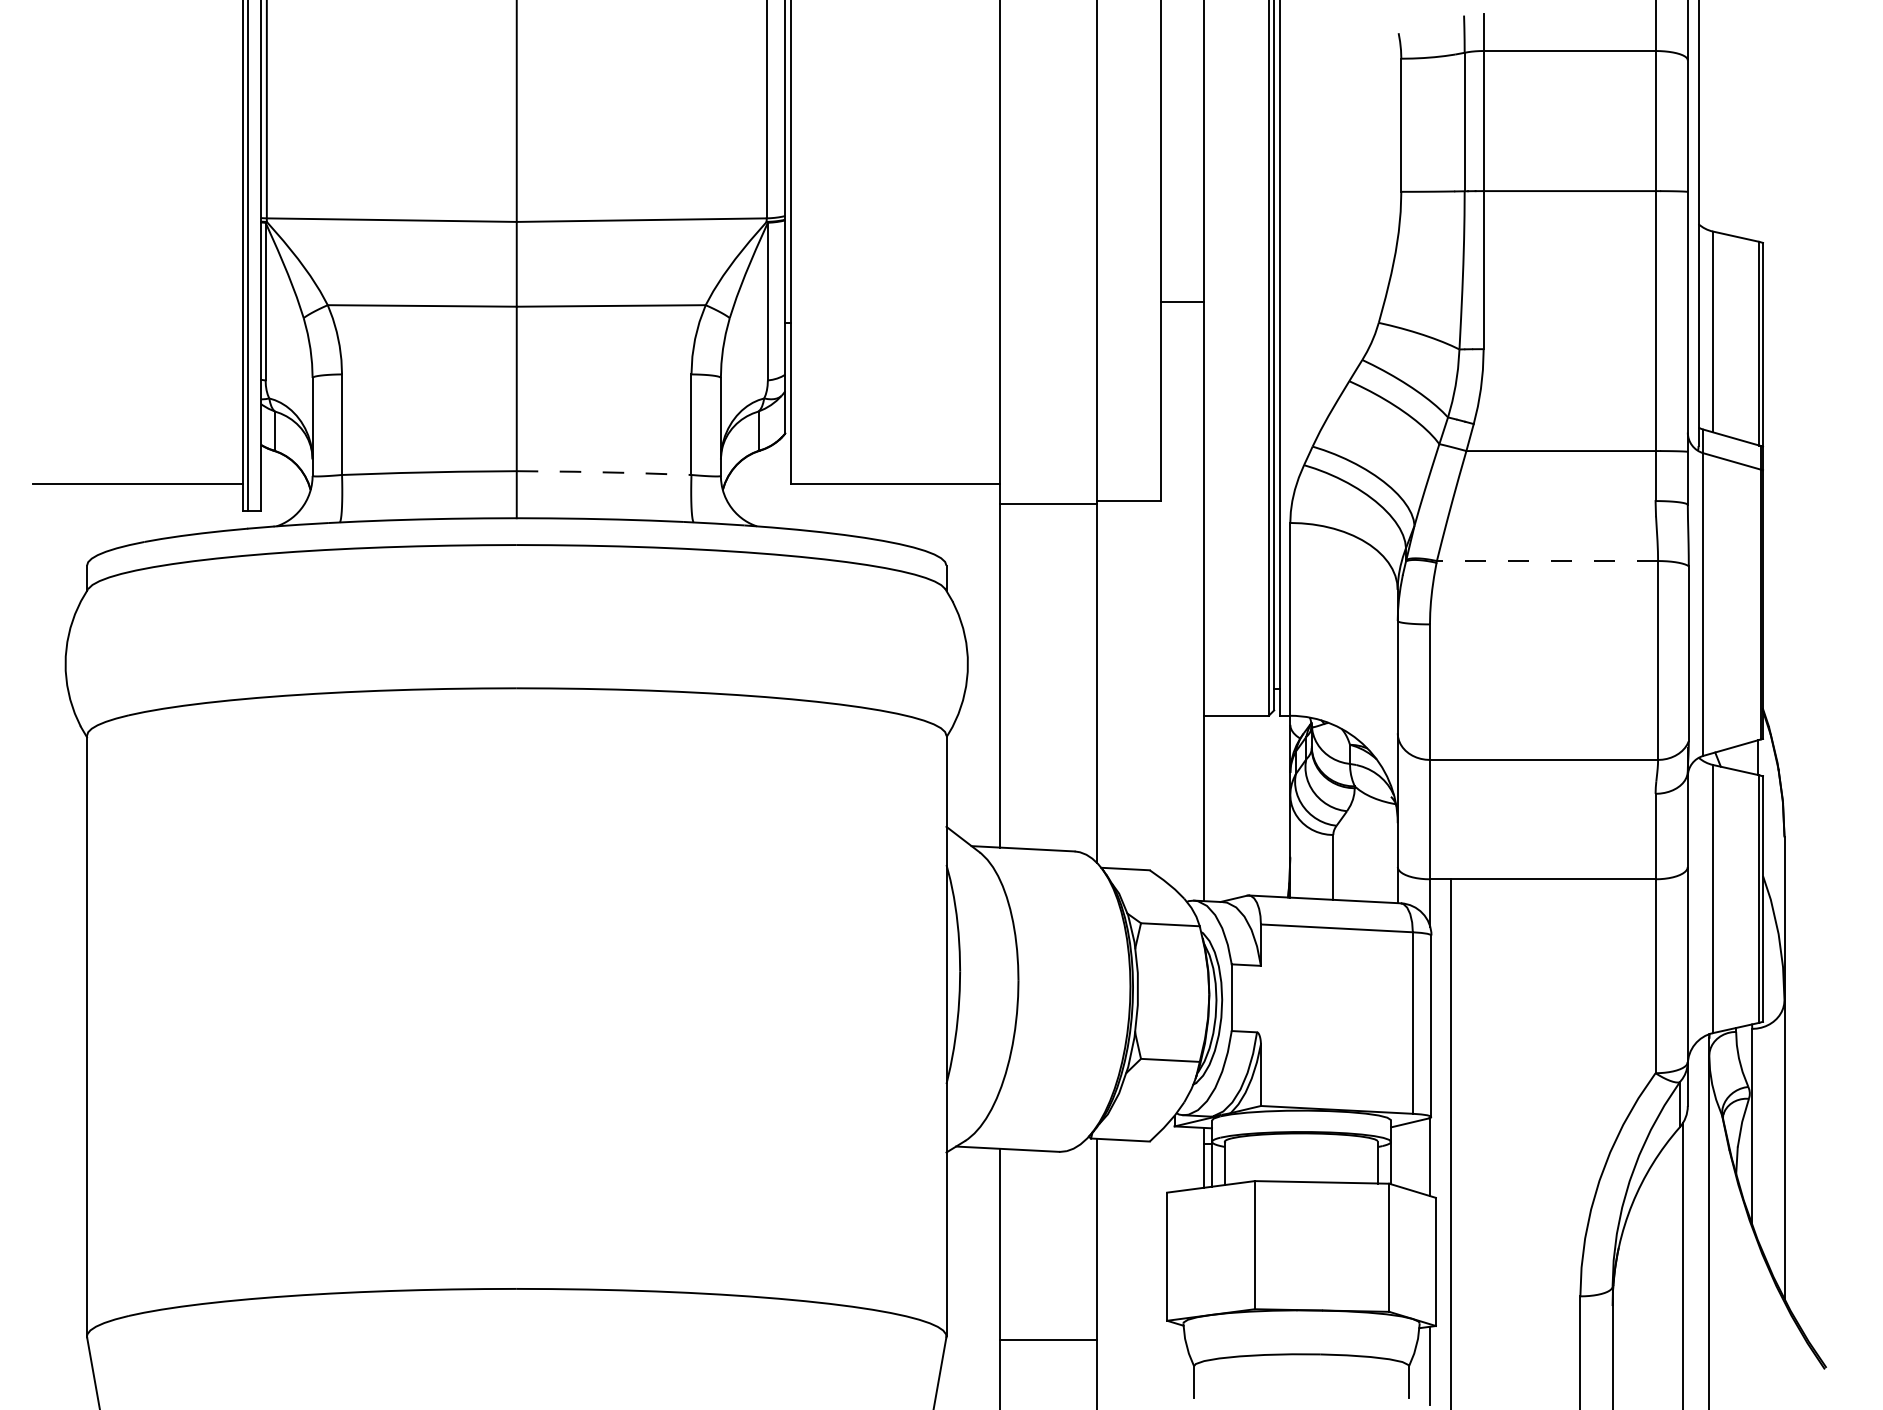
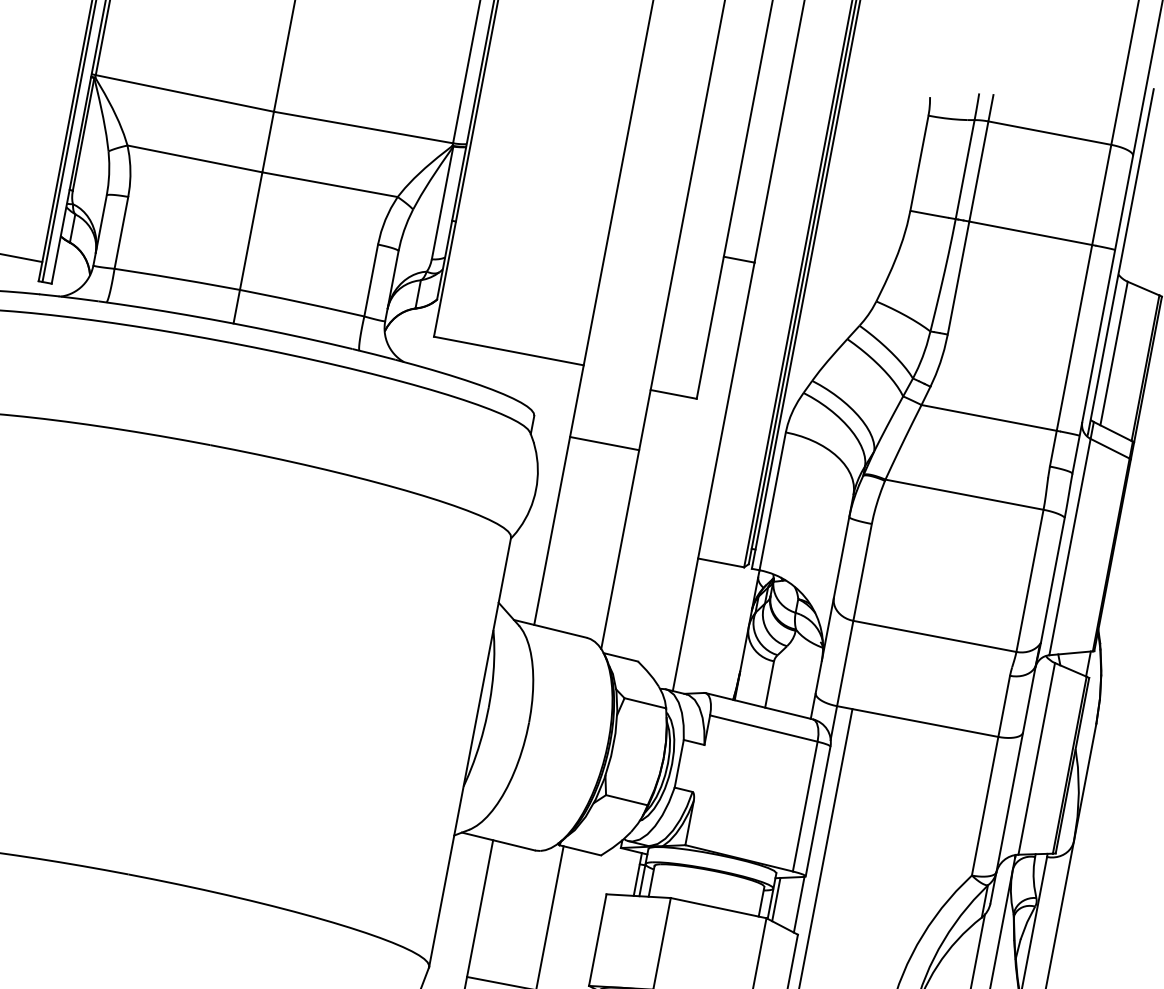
line: (604, 472) -> (302, 302), dashed -> solid
line: (1048, 503) -> (604, 443), moved
line: (1547, 561) -> (964, 495), dashed -> solid
line: (1397, 1155) -> (776, 899), added

